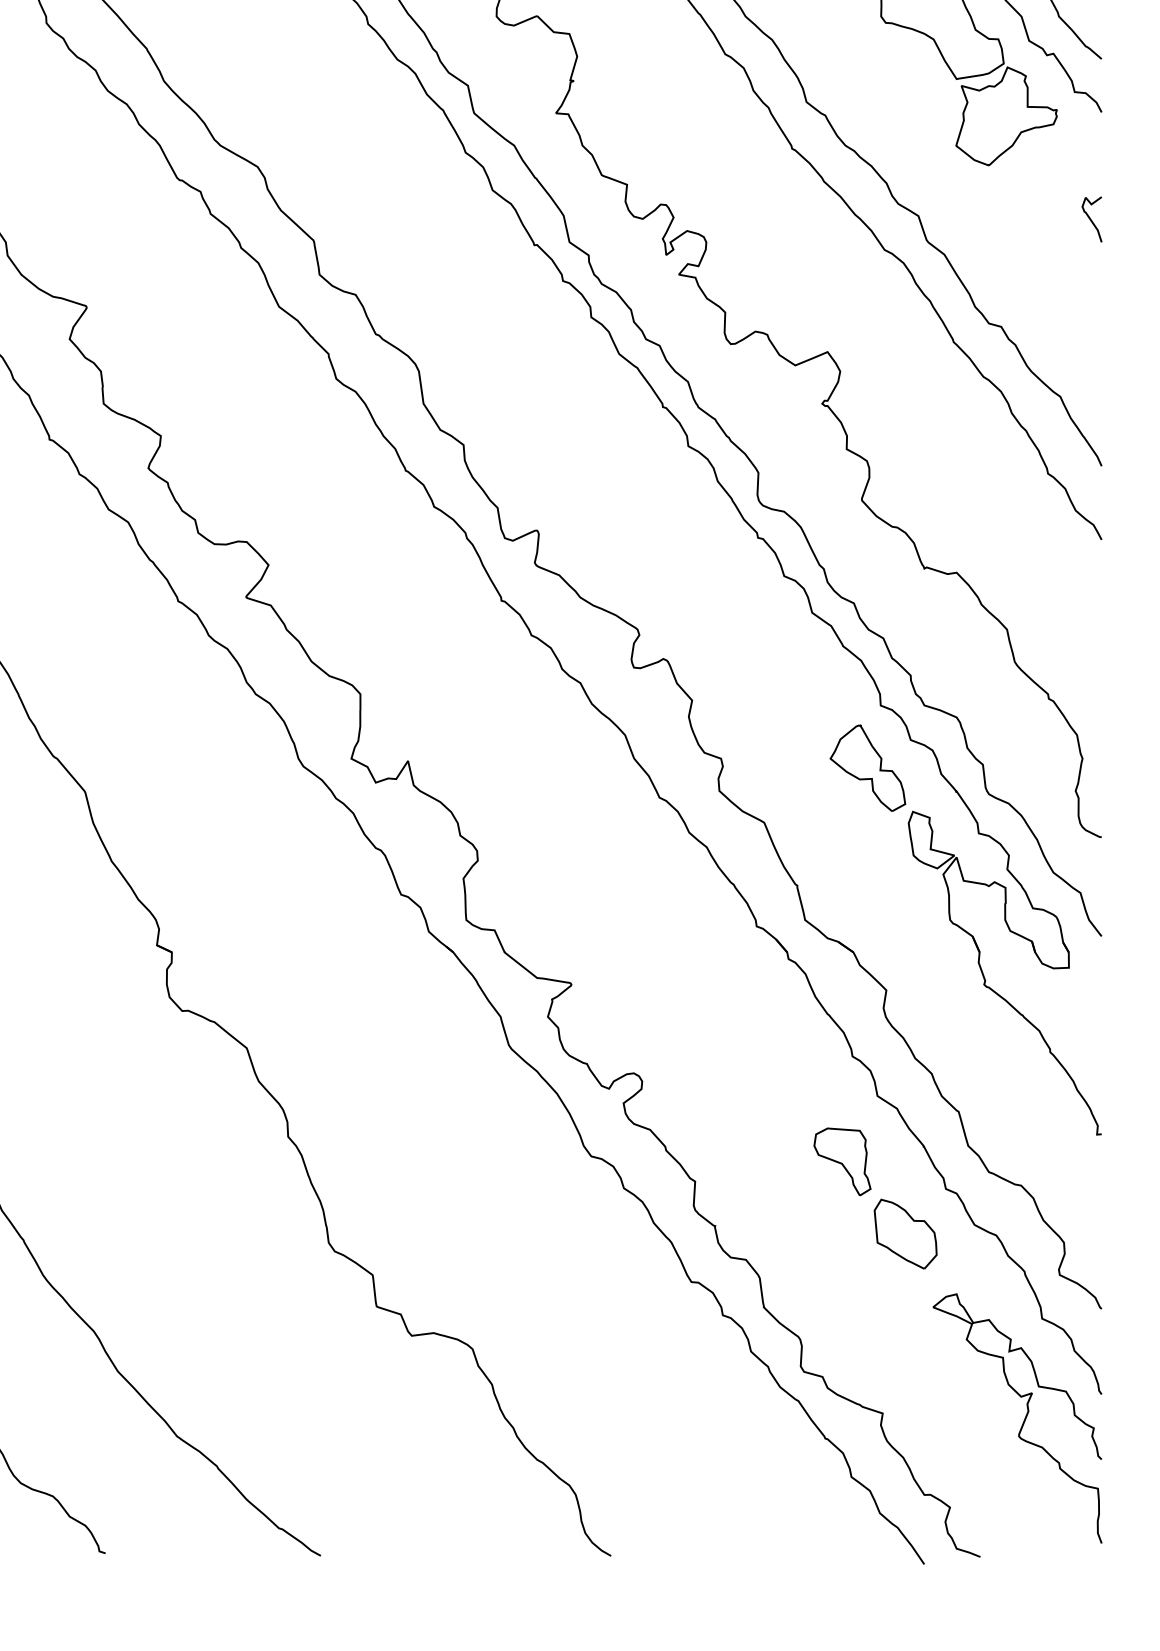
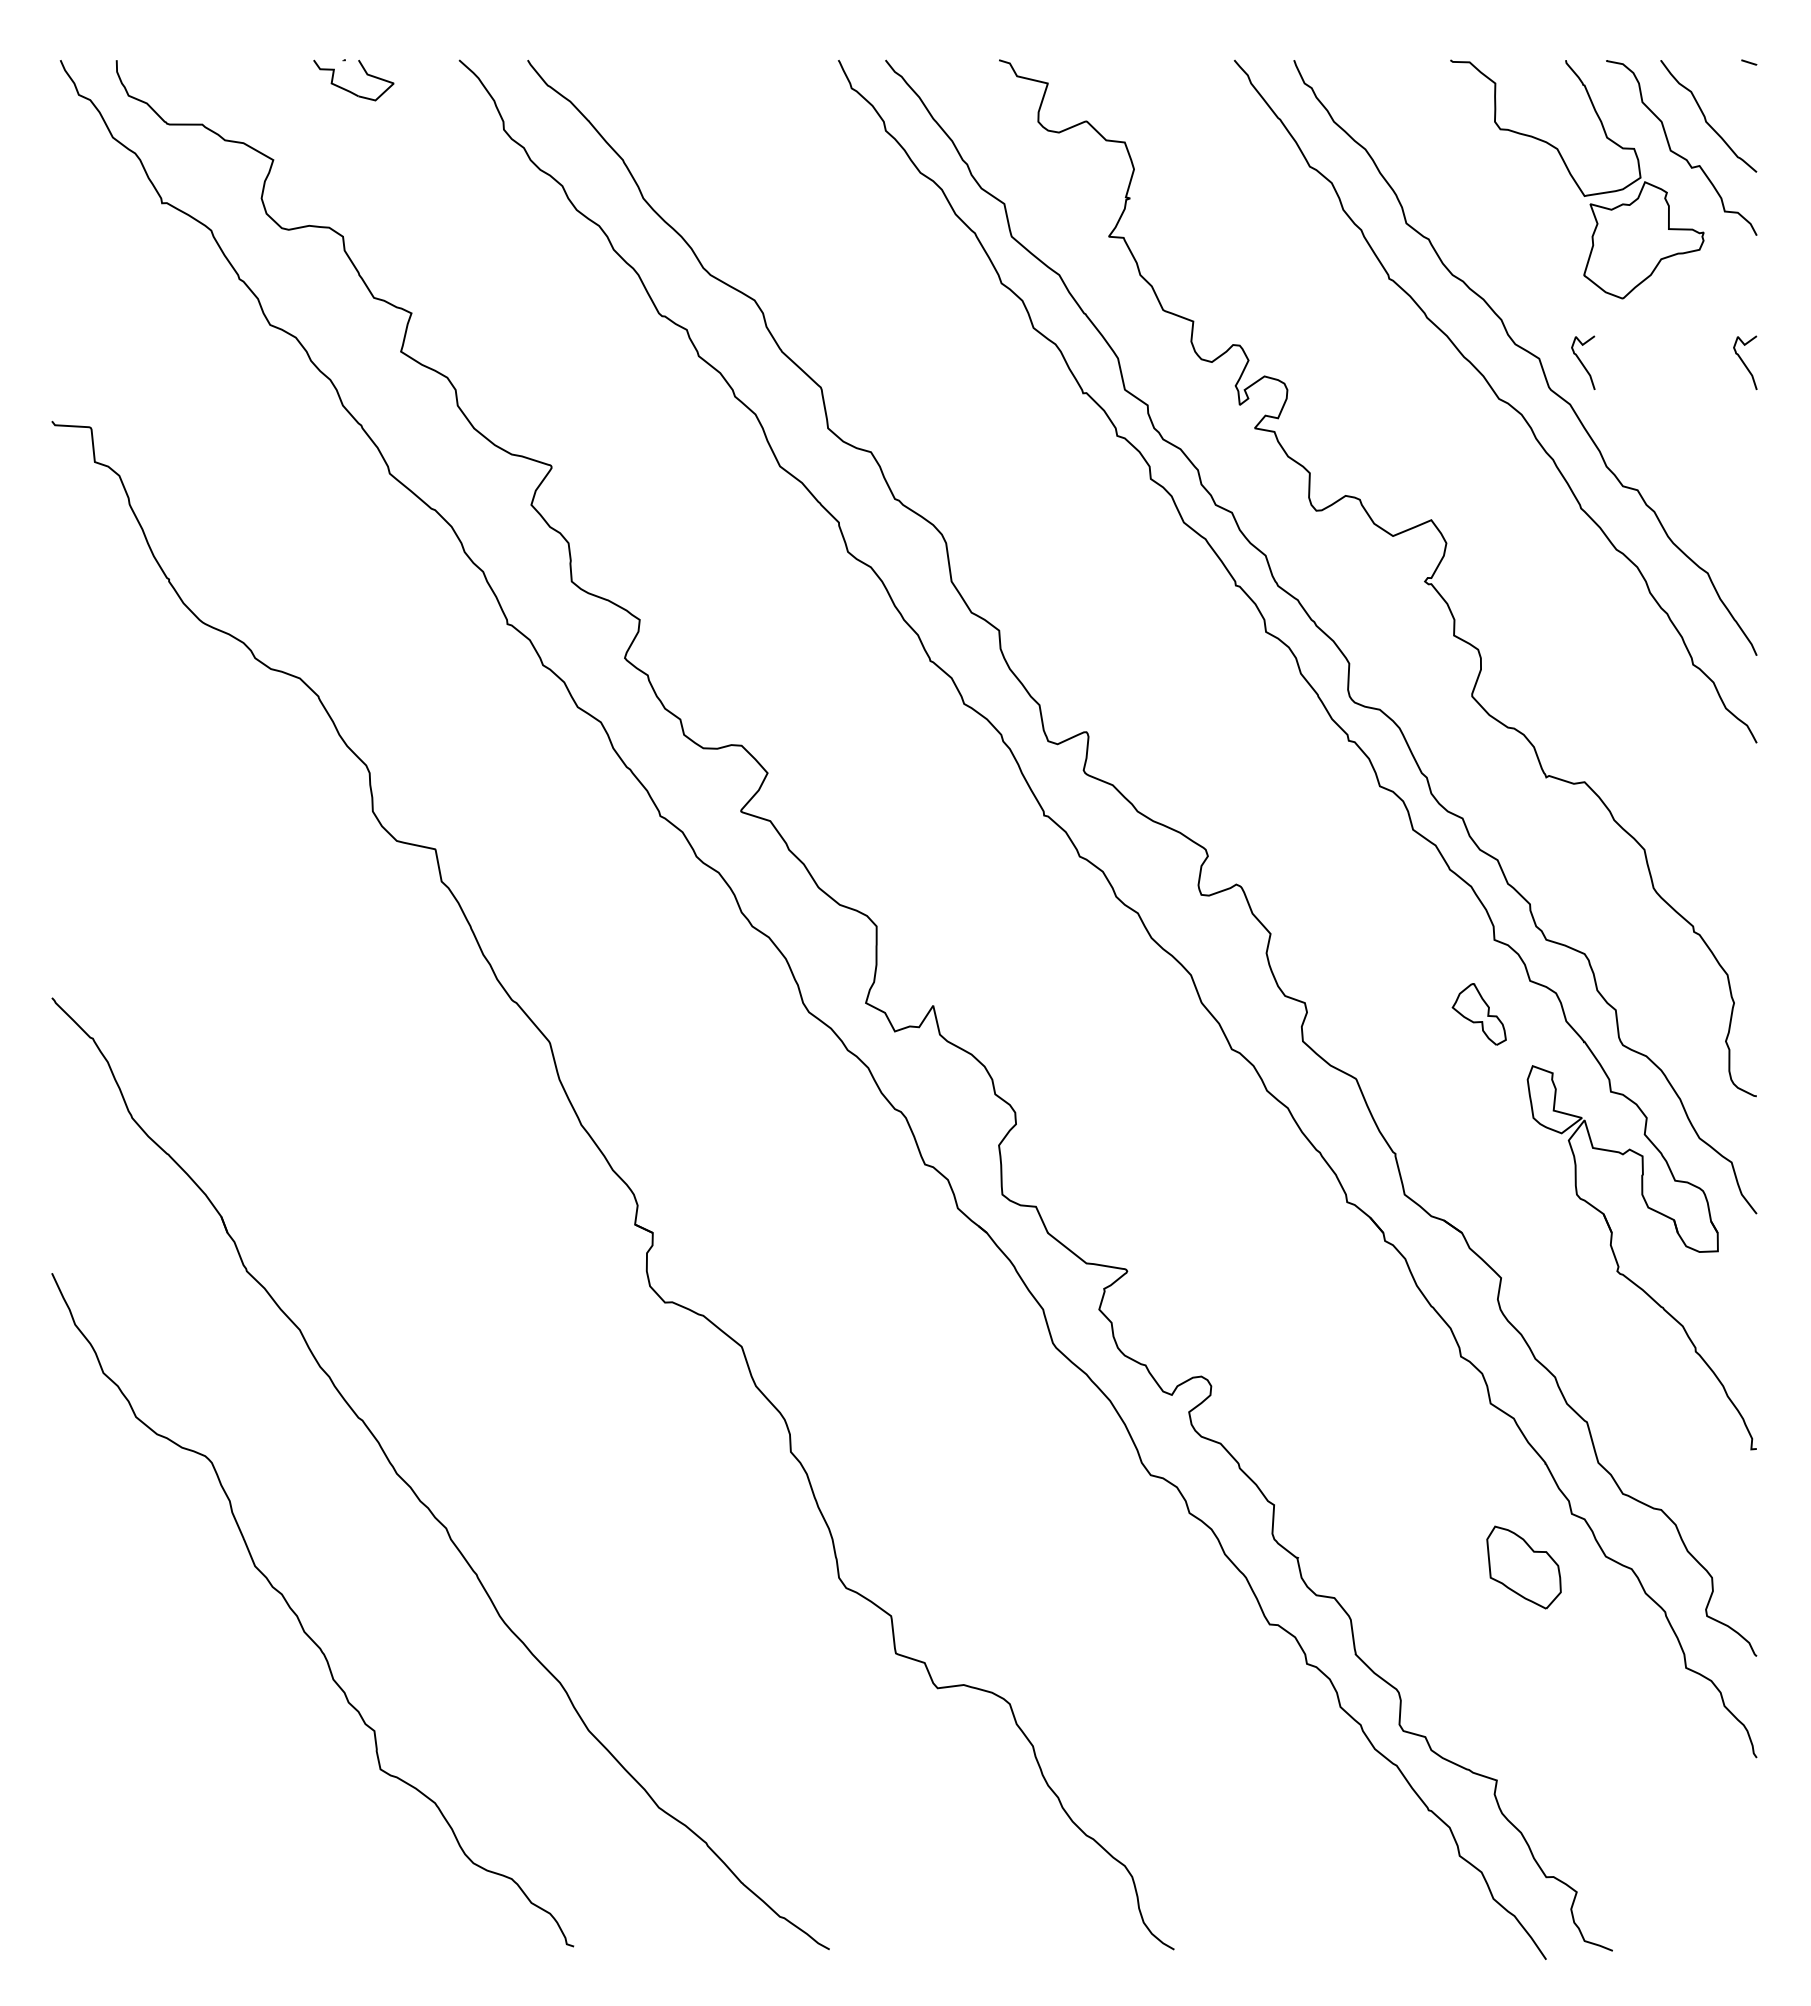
curve: (954, 219) -> (1582, 362), added
part: (868, 768) -> (1479, 1014), size x0.6
part: (842, 1161) -> (1448, 1481), removed
curve: (1023, 1421) -> (1663, 1790), removed

